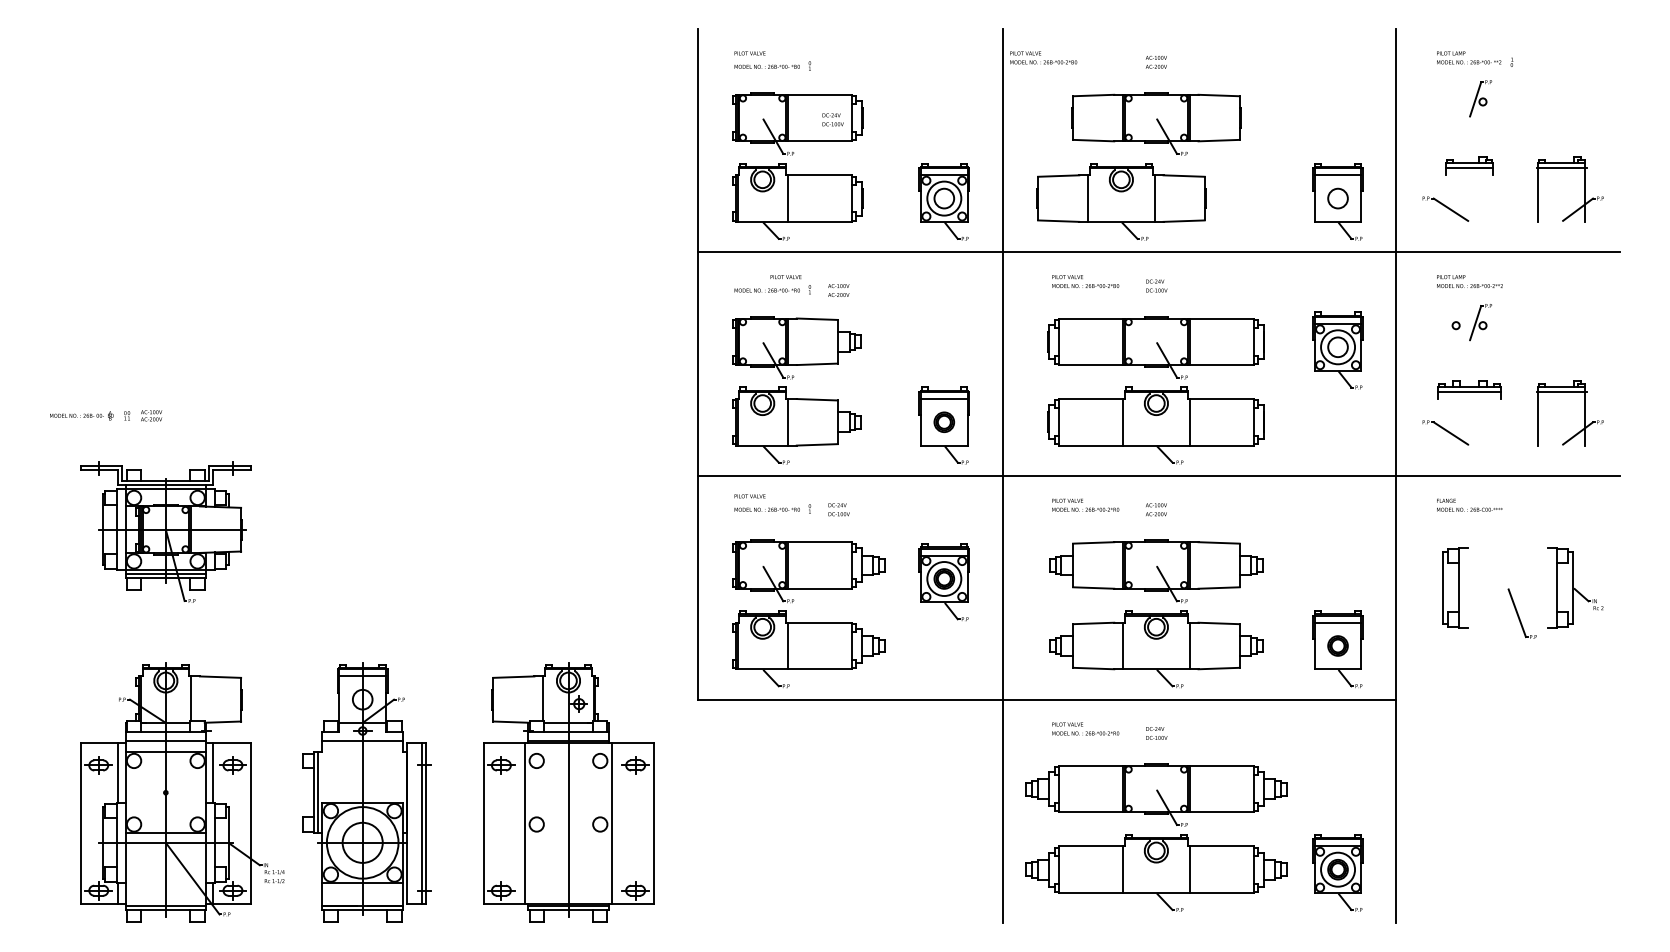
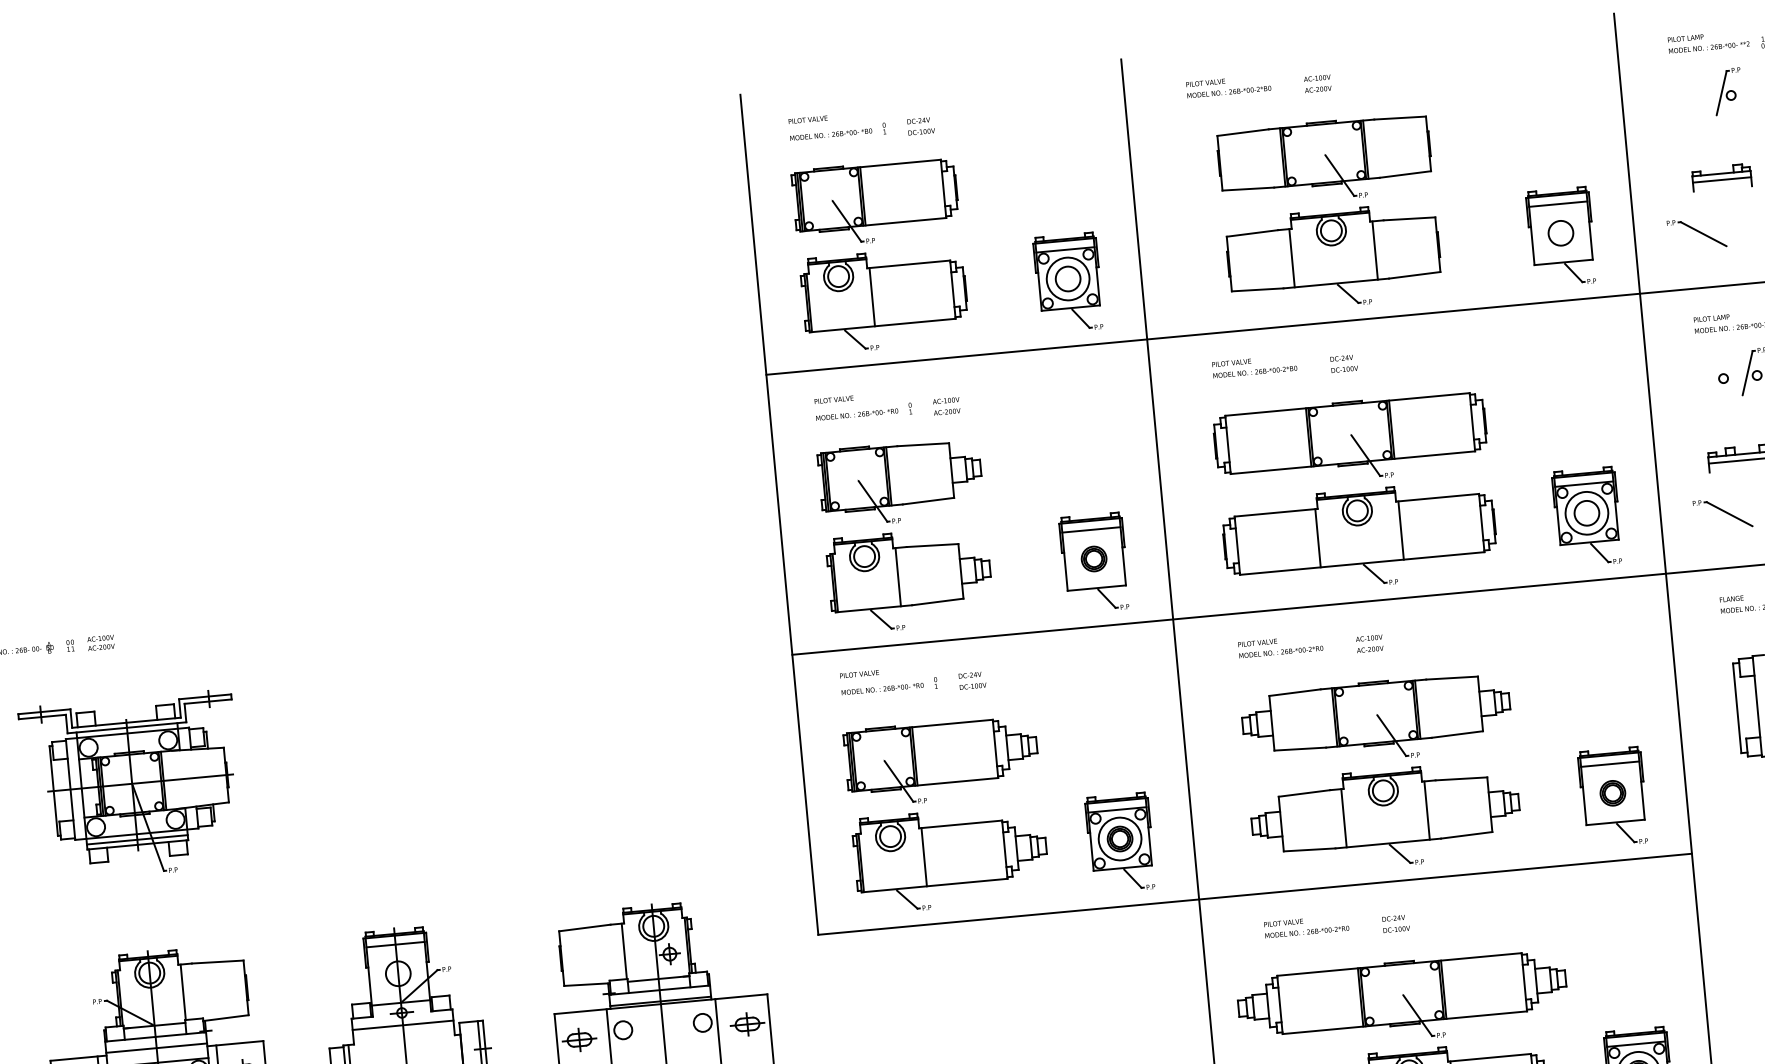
text: (1043, 57) -> (1228, 85), moved
text: (832, 119) -> (920, 125), moved
part: (1121, 201) -> (1334, 257), moved
text: (785, 277) -> (833, 400), moved
part: (1337, 350) -> (1586, 517), moved
part: (943, 582) -> (1119, 843), moved

